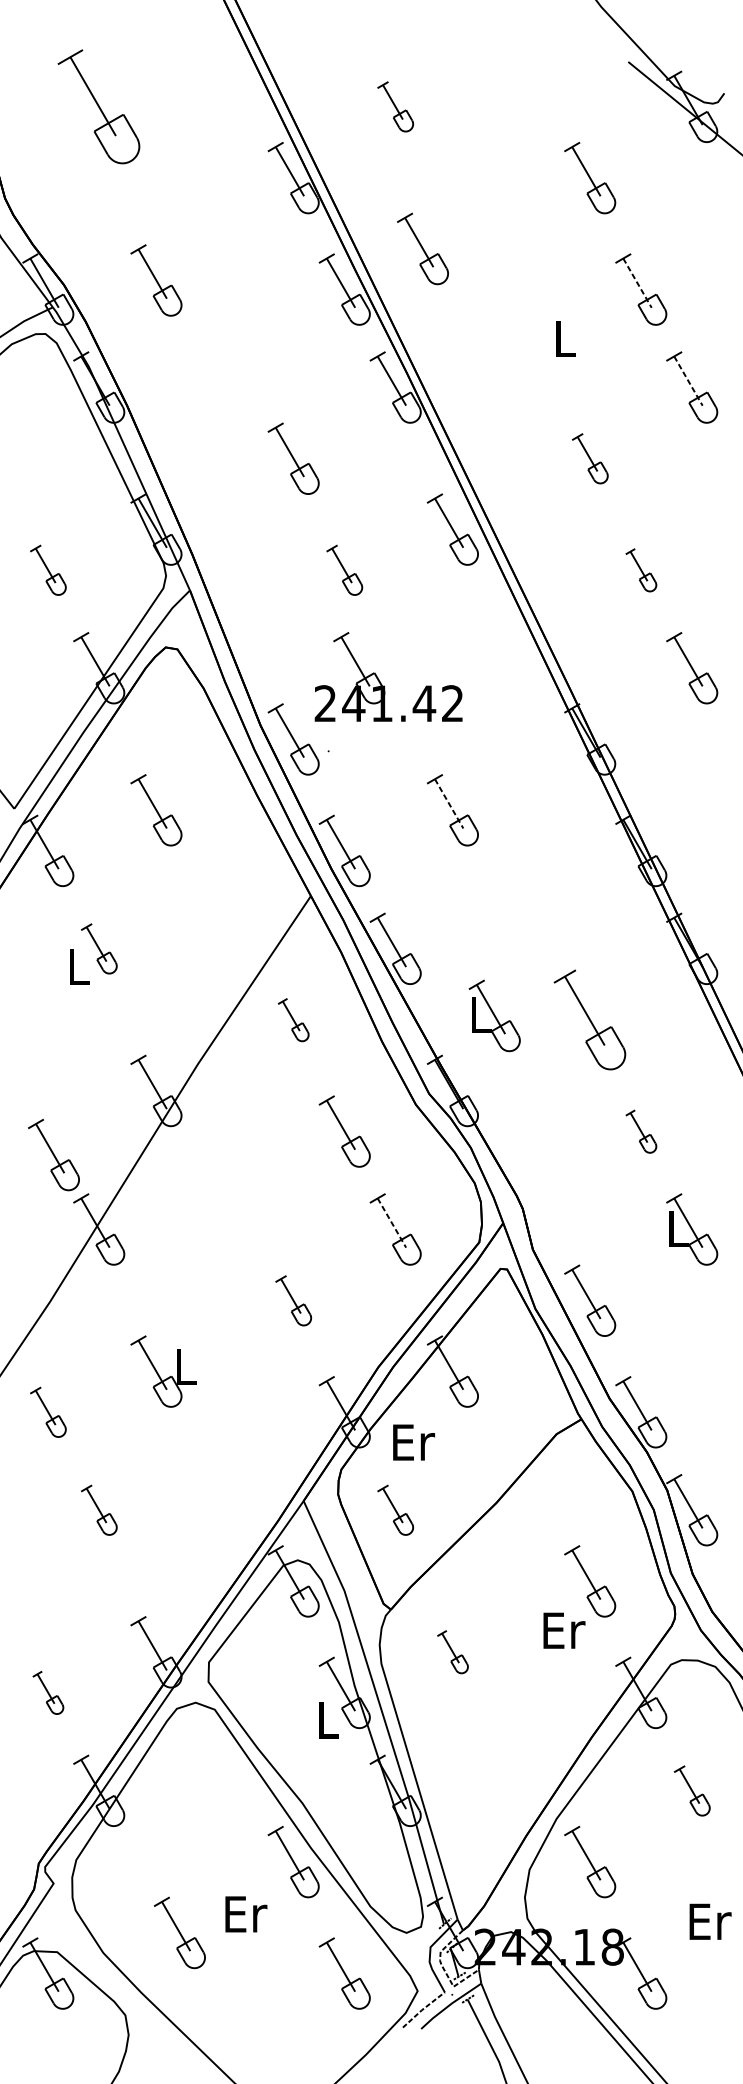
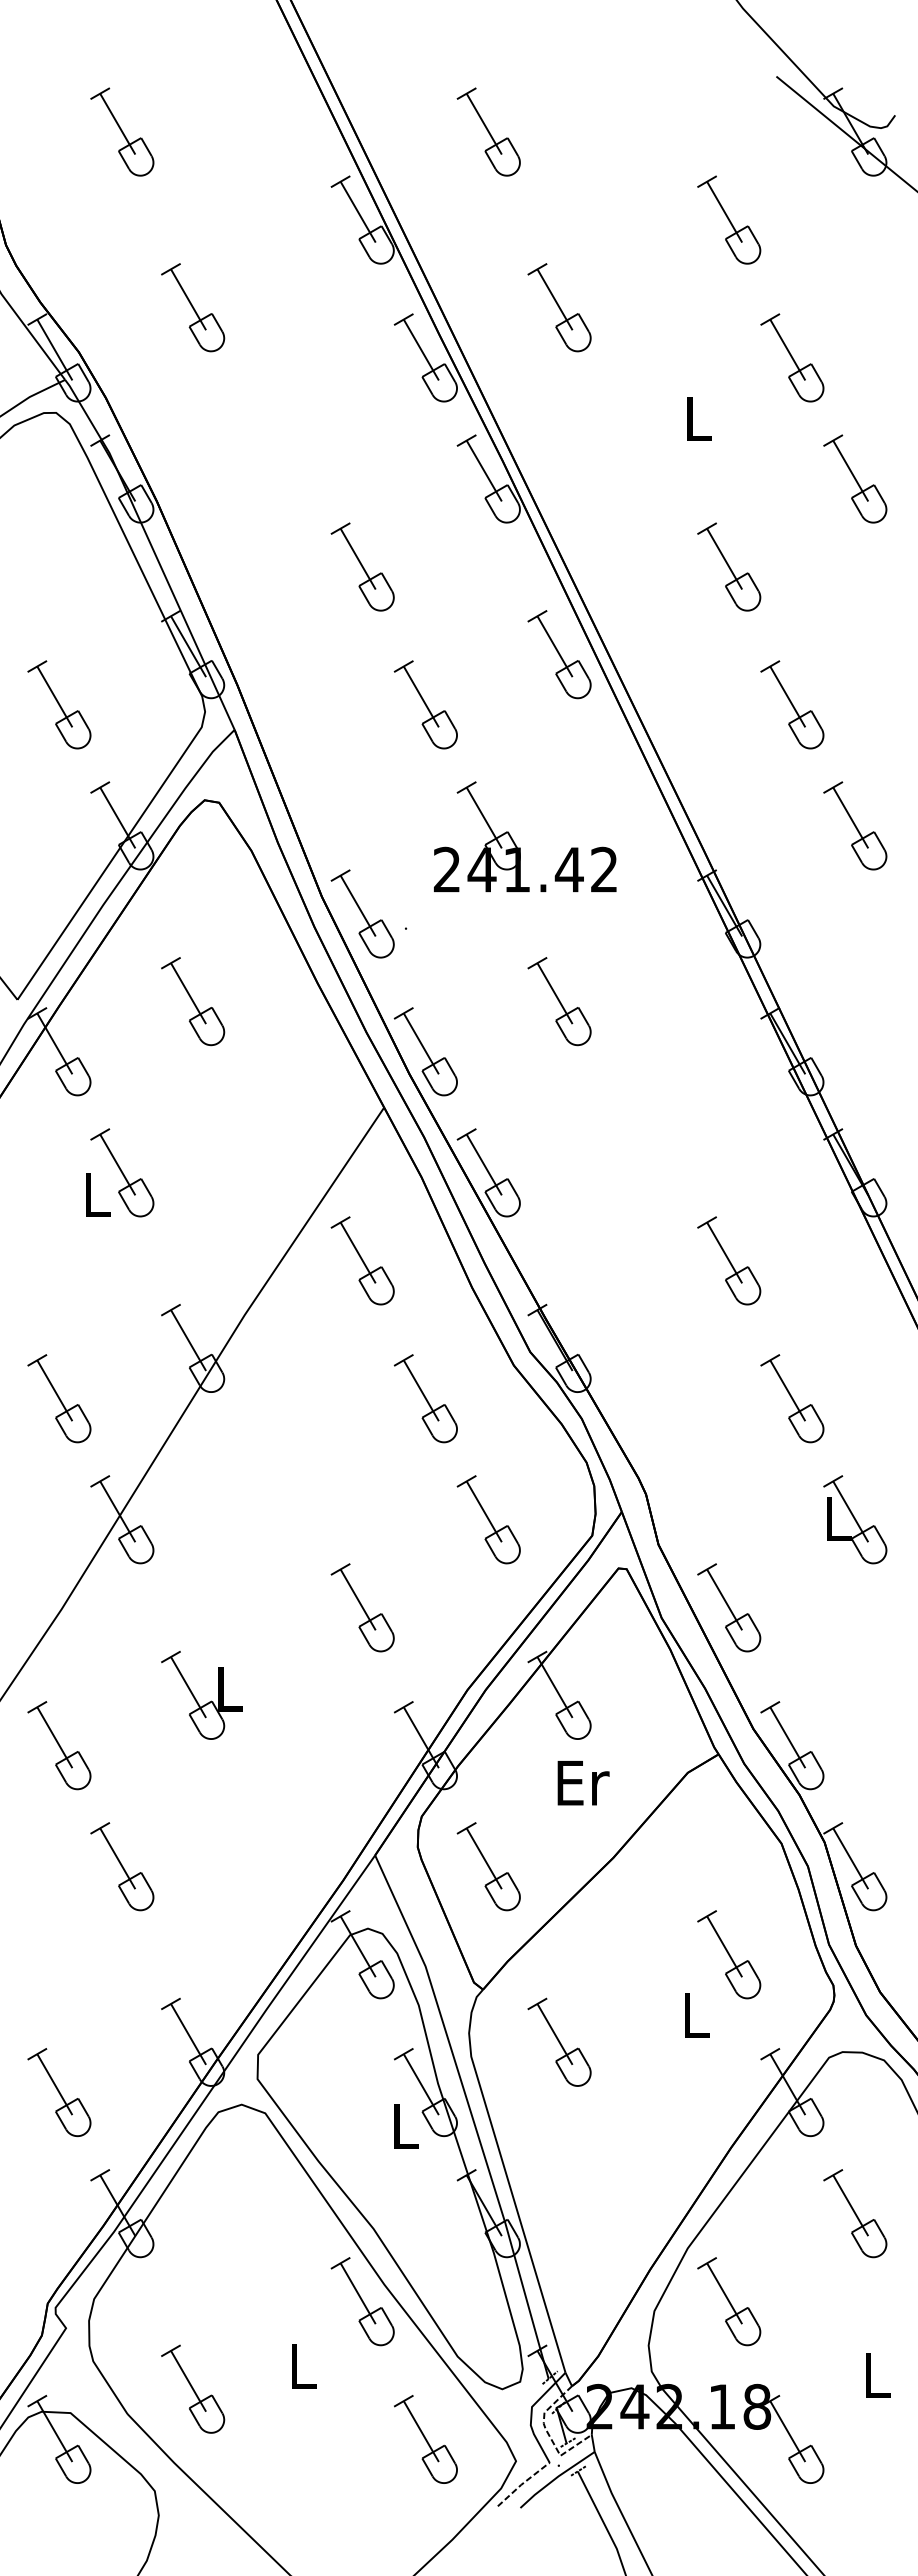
part: (99, 106) -> (122, 131), size x0.62
part: (395, 106) -> (488, 131), size x1.43
part: (422, 248) -> (559, 307), moved
part: (156, 280) -> (193, 307), moved
line: (638, 283) -> (788, 350), dashed -> solid
line: (689, 381) -> (851, 471), dashed -> solid
part: (590, 458) -> (729, 566), size x1.43
part: (48, 569) -> (59, 704), size x1.43
part: (344, 569) -> (425, 704), size x1.43
part: (641, 569) -> (792, 704), size x1.67
part: (381, 683) -> (516, 844), moved
line: (449, 804) -> (555, 994), dashed -> solid
part: (99, 948) -> (122, 1172), size x1.43
part: (494, 1015) -> (611, 1255), removed
part: (293, 1019) -> (362, 1260), size x1.67
part: (590, 1019) -> (729, 1260), size x0.71
part: (641, 1131) -> (792, 1398), size x1.67
part: (53, 1154) -> (59, 1398), moved
line: (392, 1223) -> (484, 1512), dashed -> solid
part: (293, 1300) -> (362, 1607), size x1.43
part: (48, 1412) -> (59, 1745), size x1.43
text: (413, 1442) -> (583, 1783), moved
part: (99, 1510) -> (122, 1866), size x1.43
part: (395, 1510) -> (488, 1866), size x1.43
text: (564, 1630) -> (697, 2015), Er -> L
part: (452, 1651) -> (559, 2041), size x1.67
part: (48, 1692) -> (59, 2092), size x1.67
part: (692, 1790) -> (855, 2213), size x1.43
text: (246, 1914) -> (304, 2366), Er -> L
text: (710, 1921) -> (878, 2375), Er -> L
part: (180, 1932) -> (193, 2388), moved

